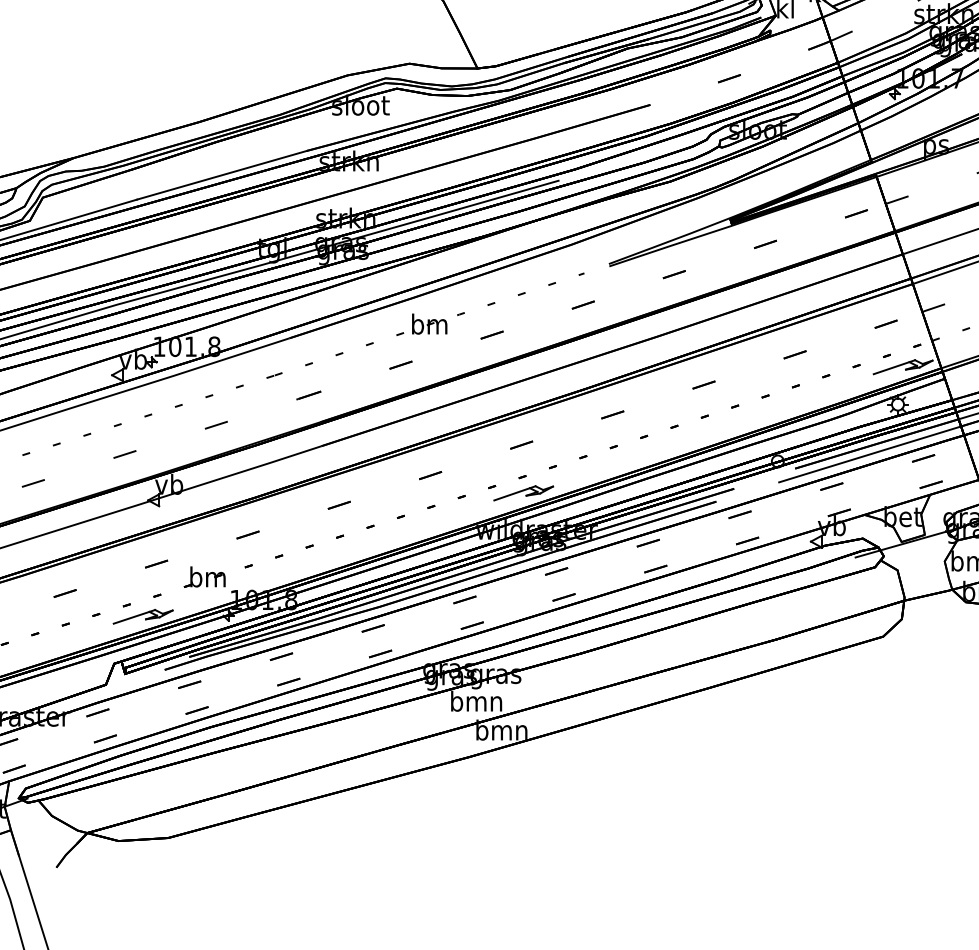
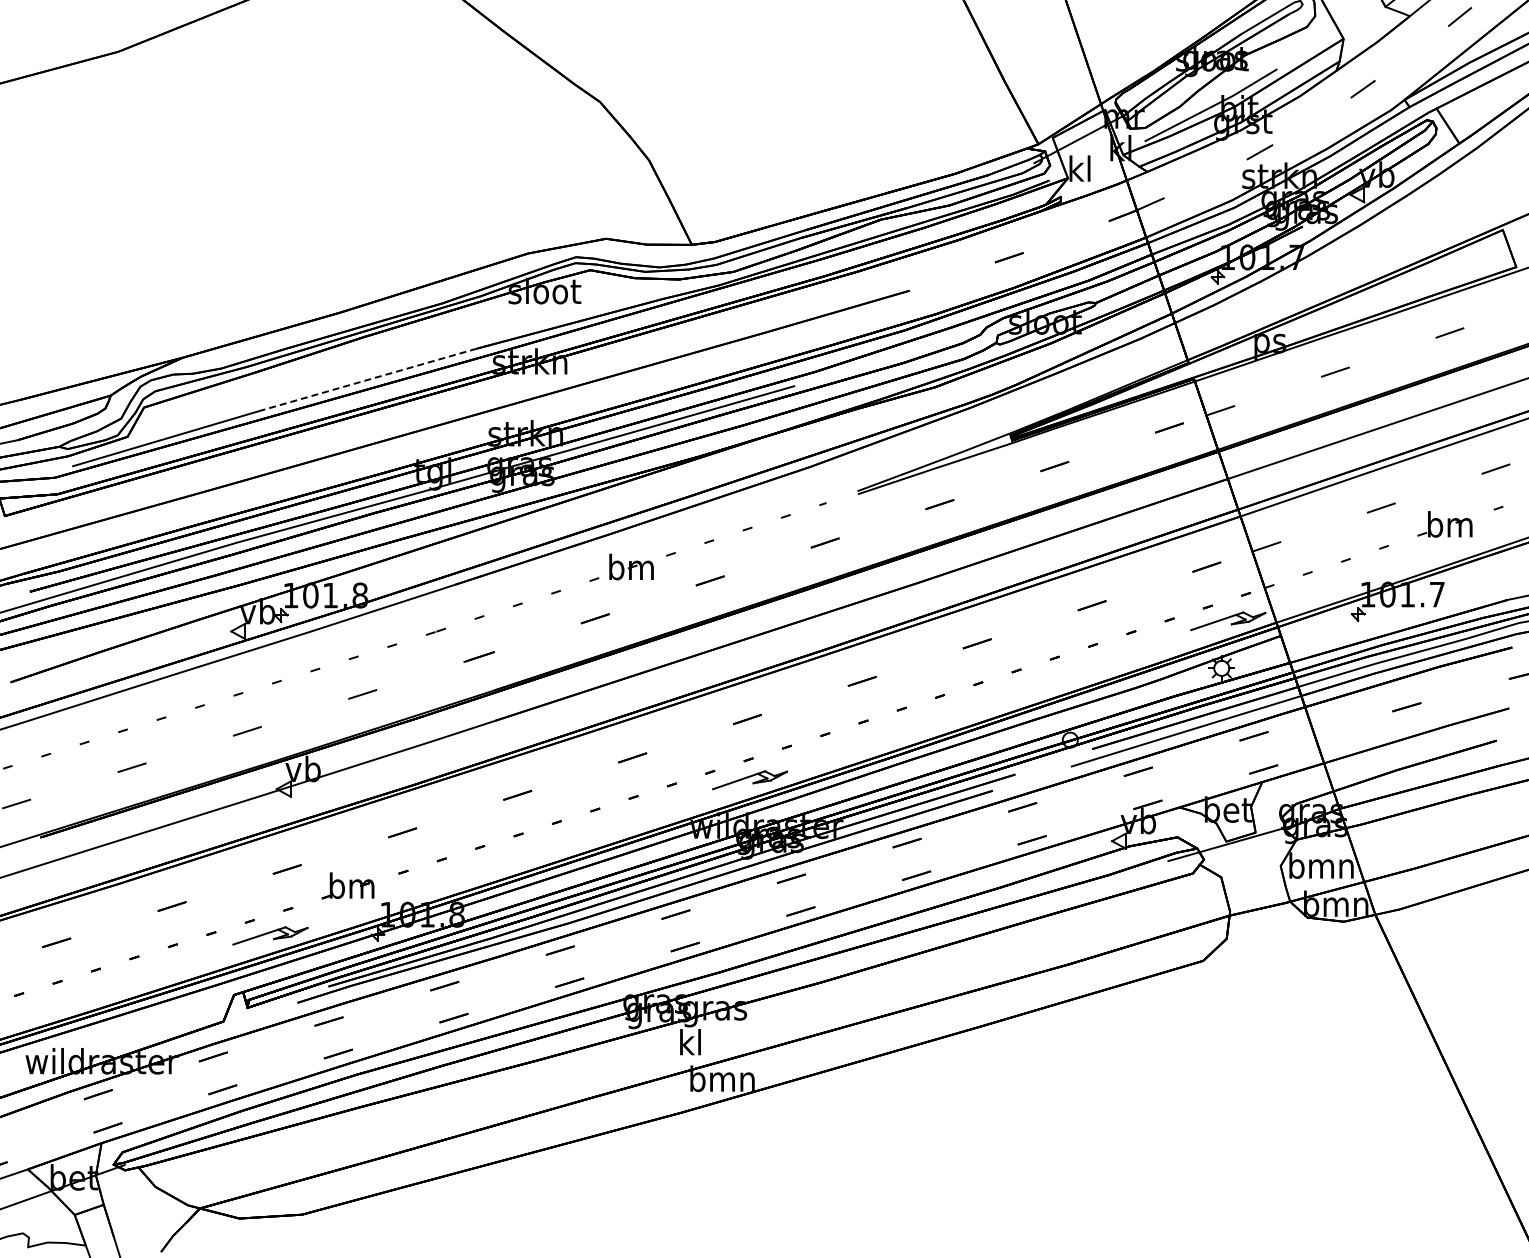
line: (221, 175) -> (369, 379), solid -> dashed
text: (476, 701) -> (690, 1042), bmn -> kl

